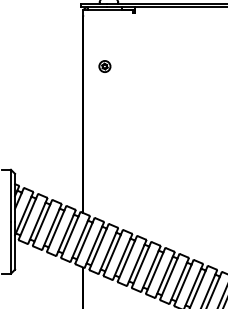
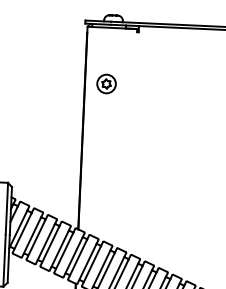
part: (104, 66) -> (106, 83), size x1.67

